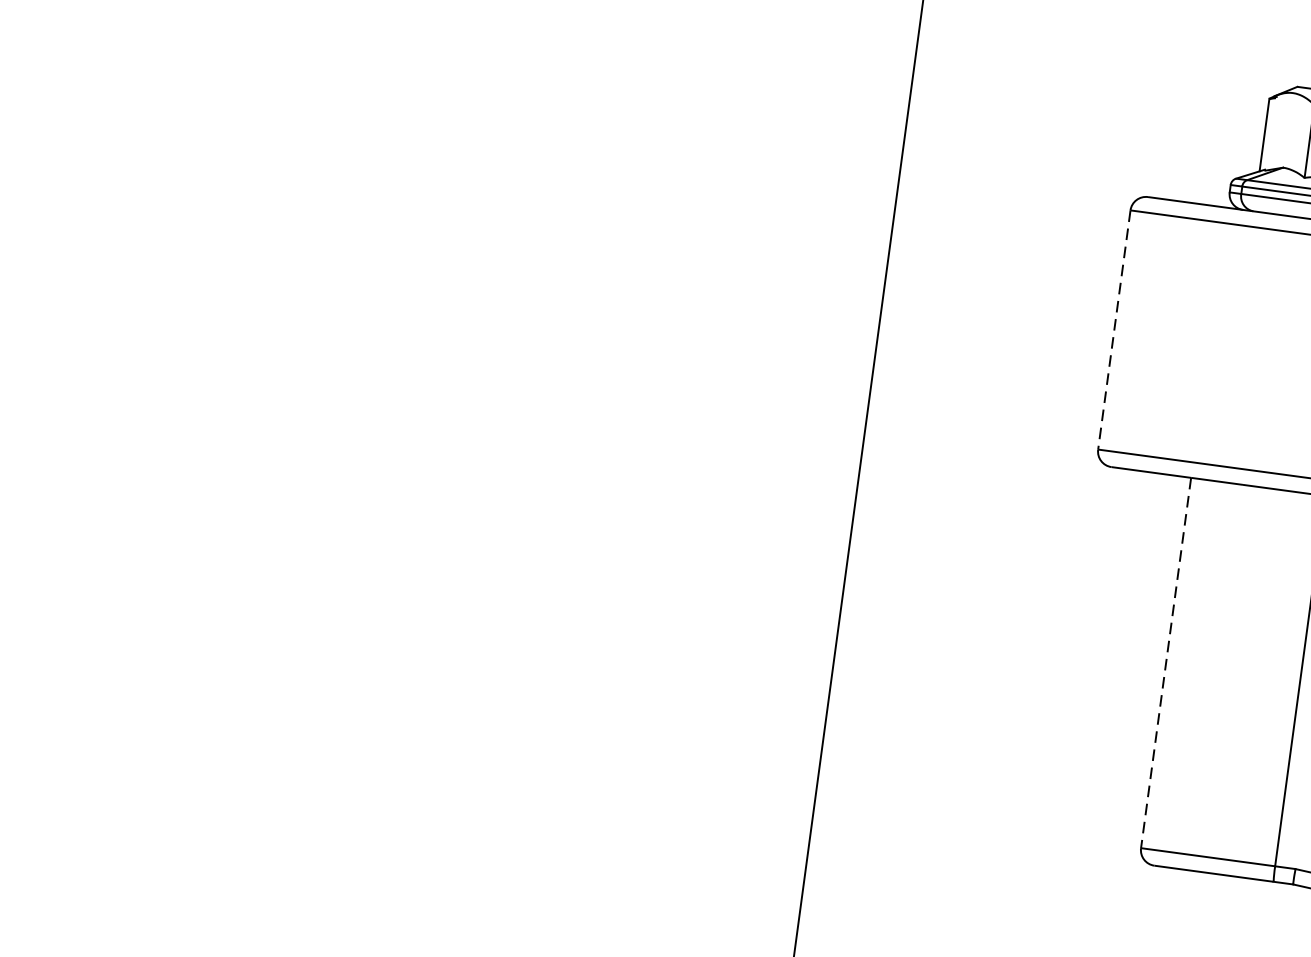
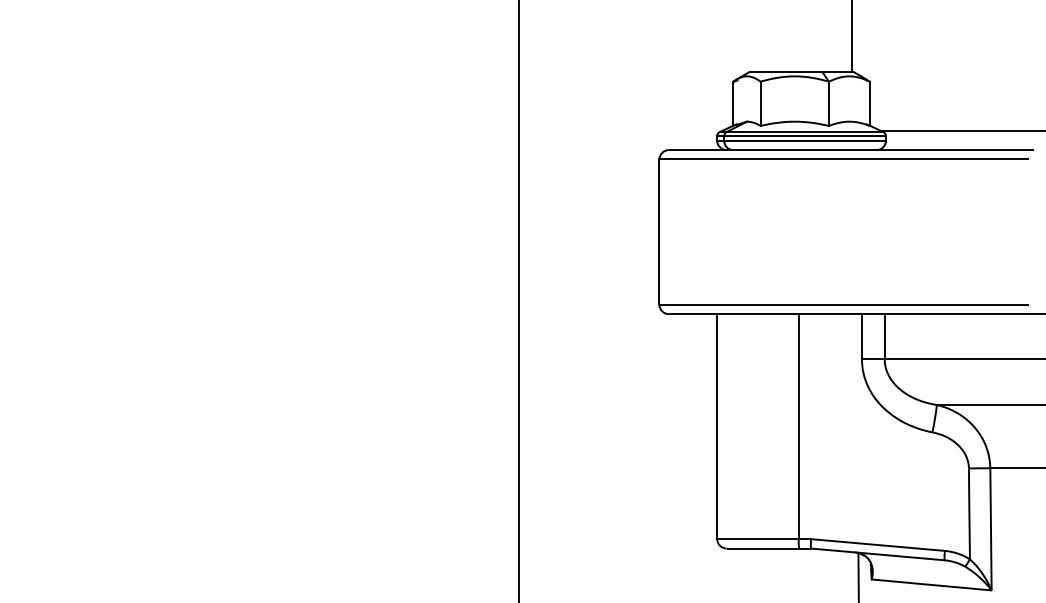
line: (1114, 330) -> (659, 232), dashed -> solid
line: (1166, 662) -> (717, 426), dashed -> solid

